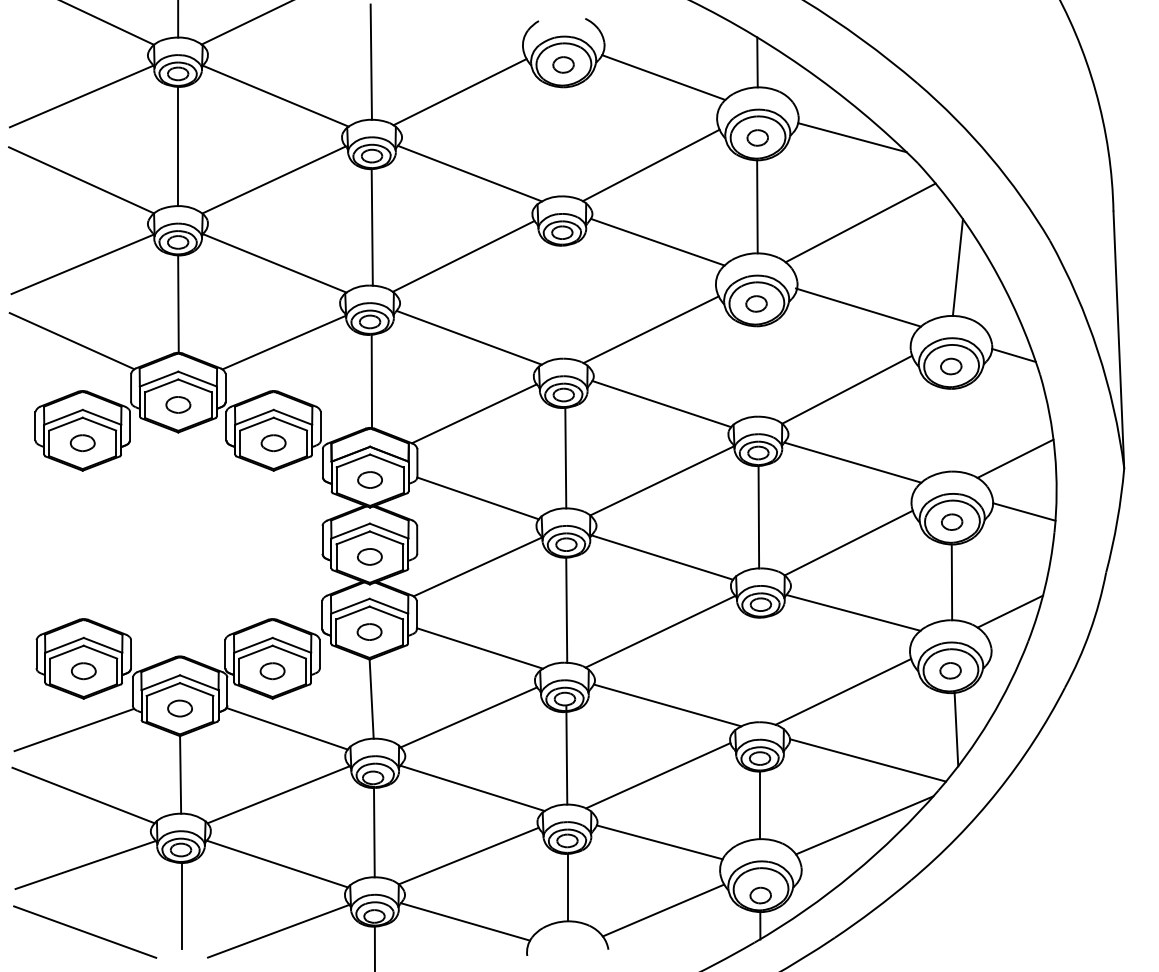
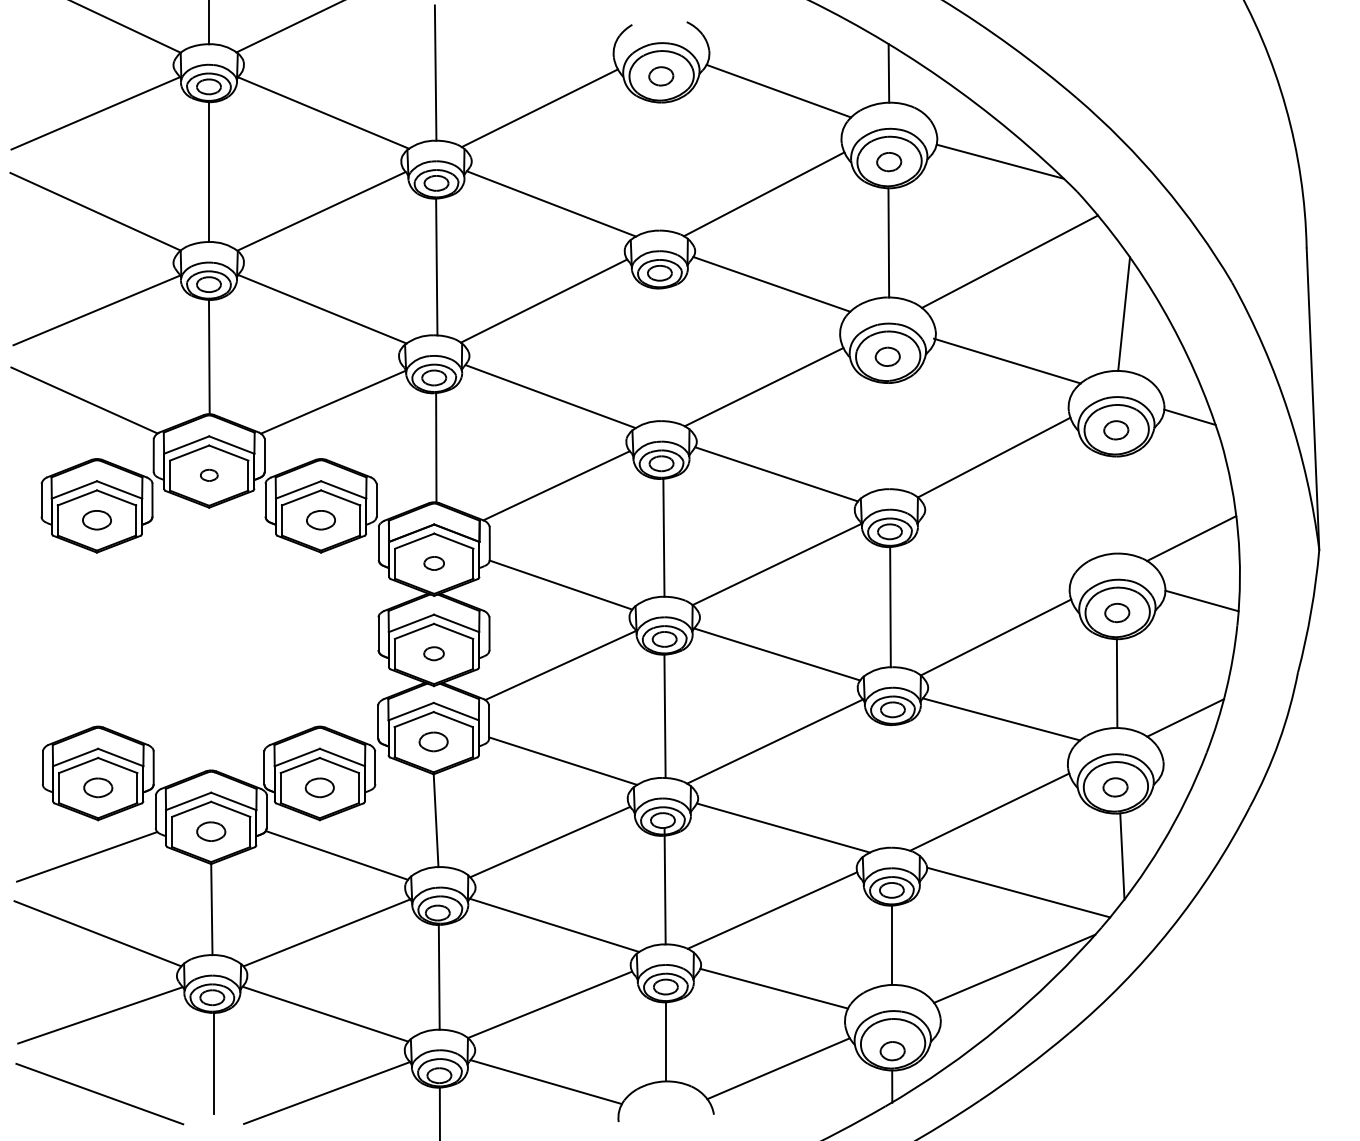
part: (178, 404) -> (209, 474), size x0.6
line: (852, 462) -> (1000, 542), removed
part: (369, 479) -> (433, 562), size x0.7
part: (369, 556) -> (433, 653), size x0.7

